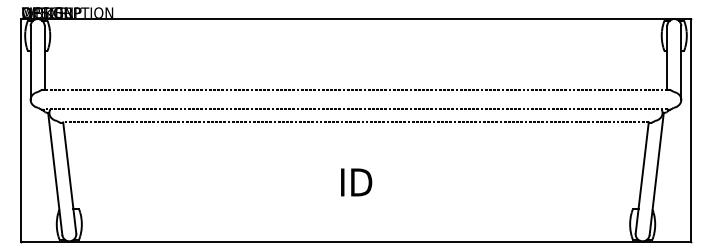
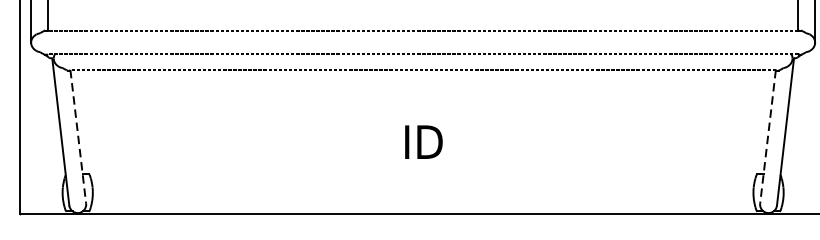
line: (69, 178) -> (77, 137), solid -> dashed
line: (642, 178) -> (768, 137), solid -> dashed

